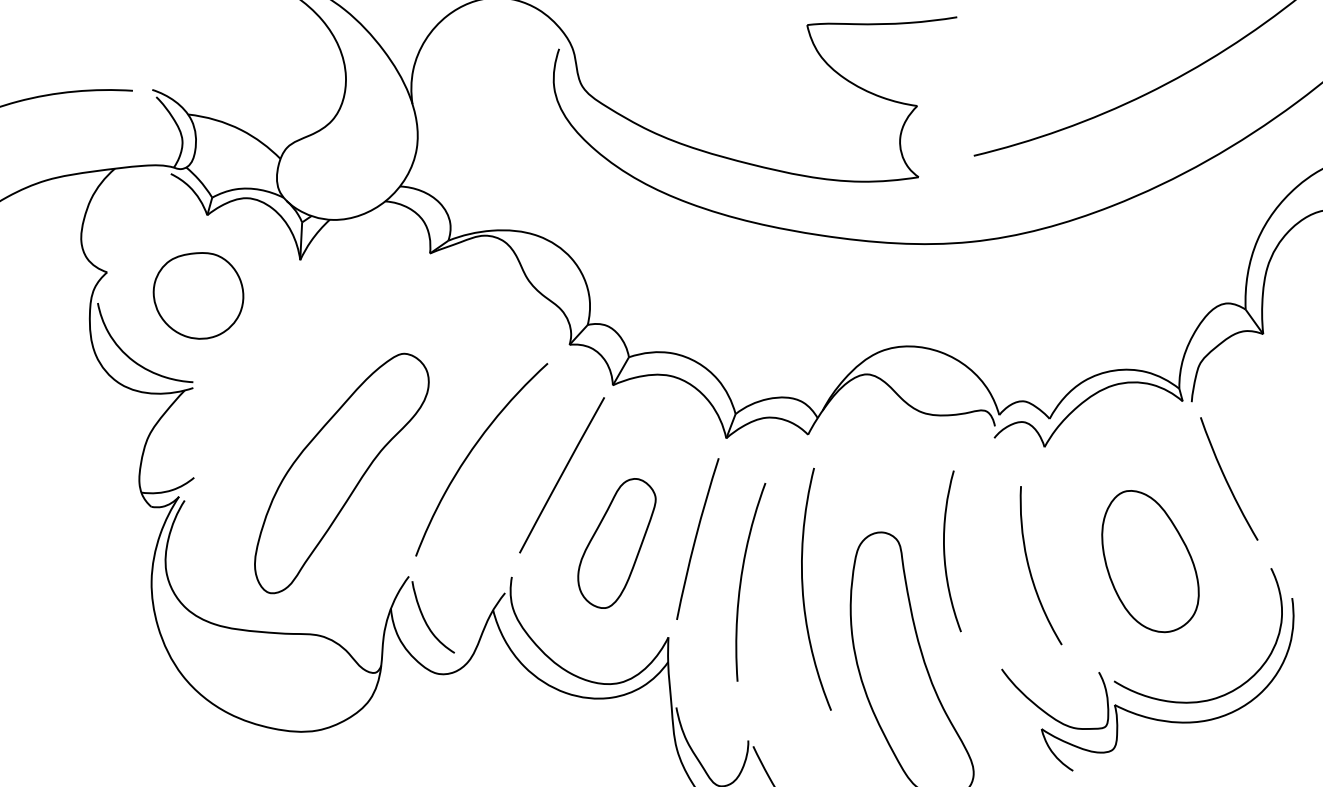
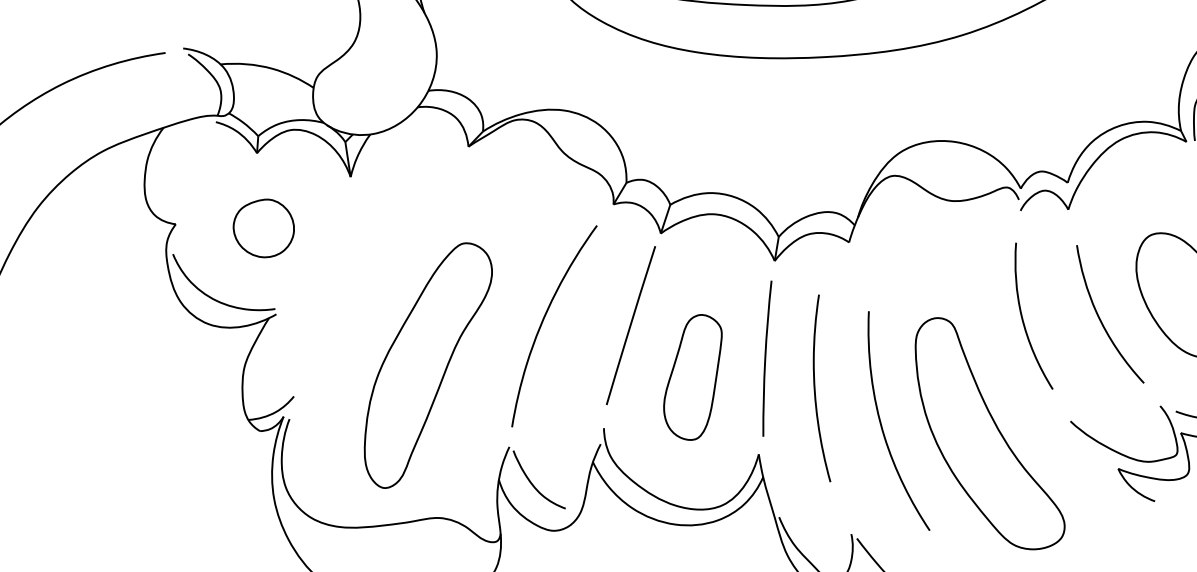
part: (198, 295) -> (263, 228), size x0.71
curve: (945, 551) -> (1023, 318), moved
curve: (1030, 568) -> (1101, 318), moved
curve: (803, 588) -> (881, 423), moved

